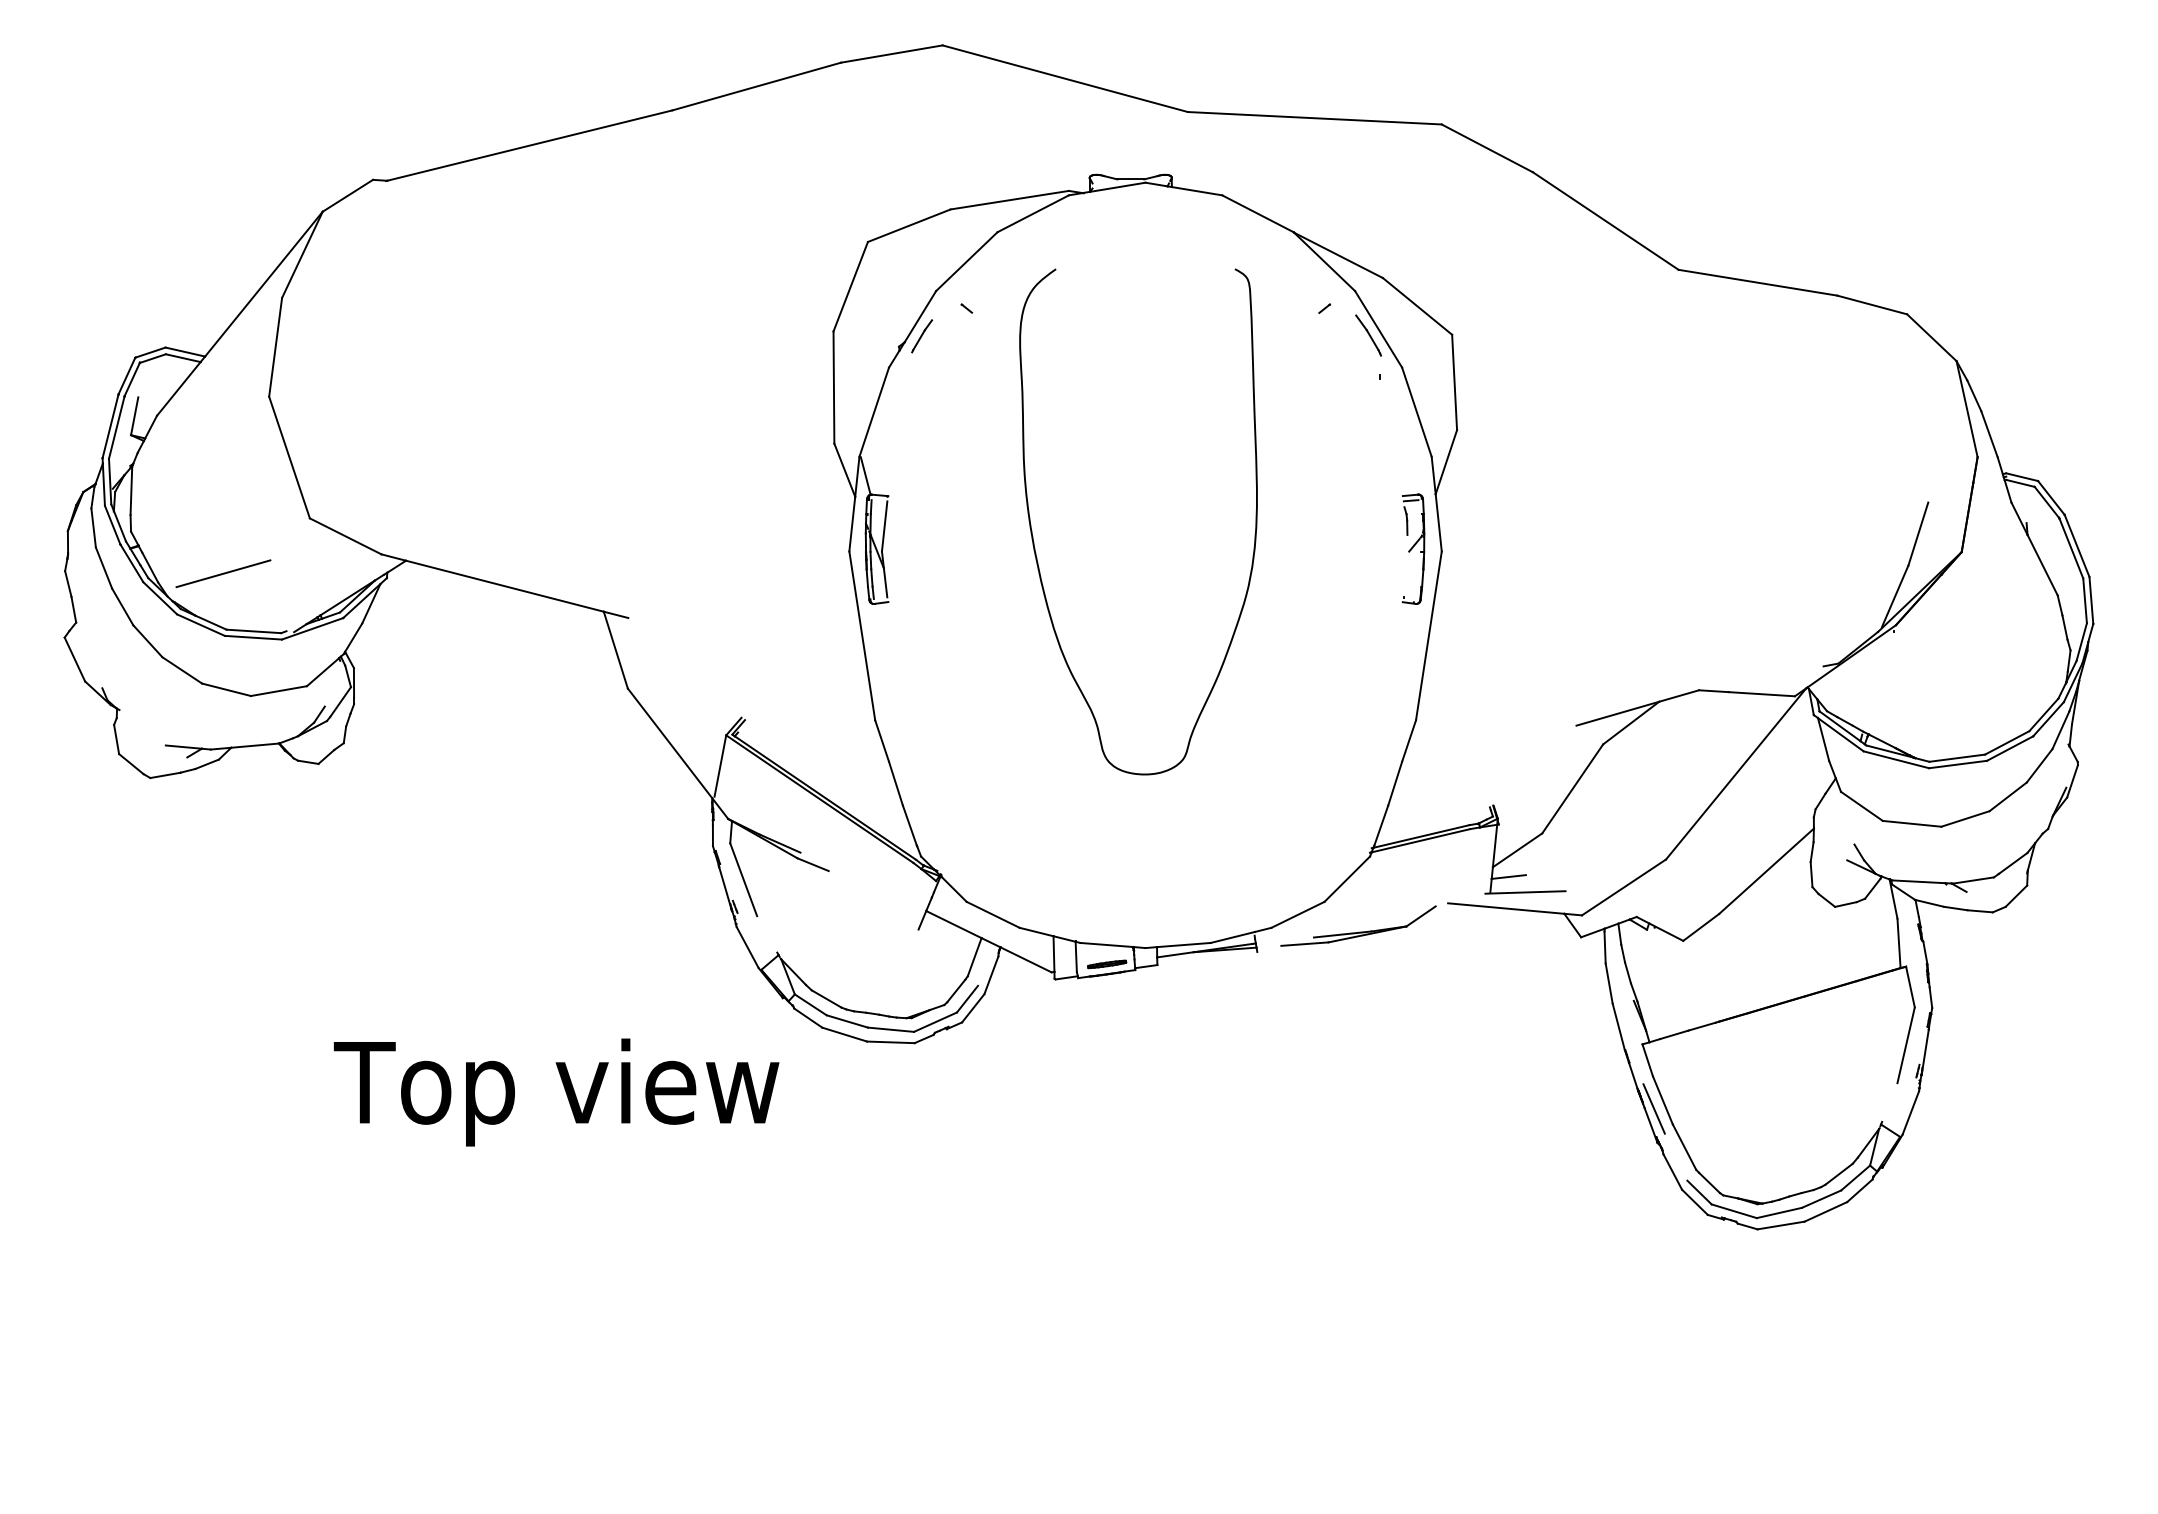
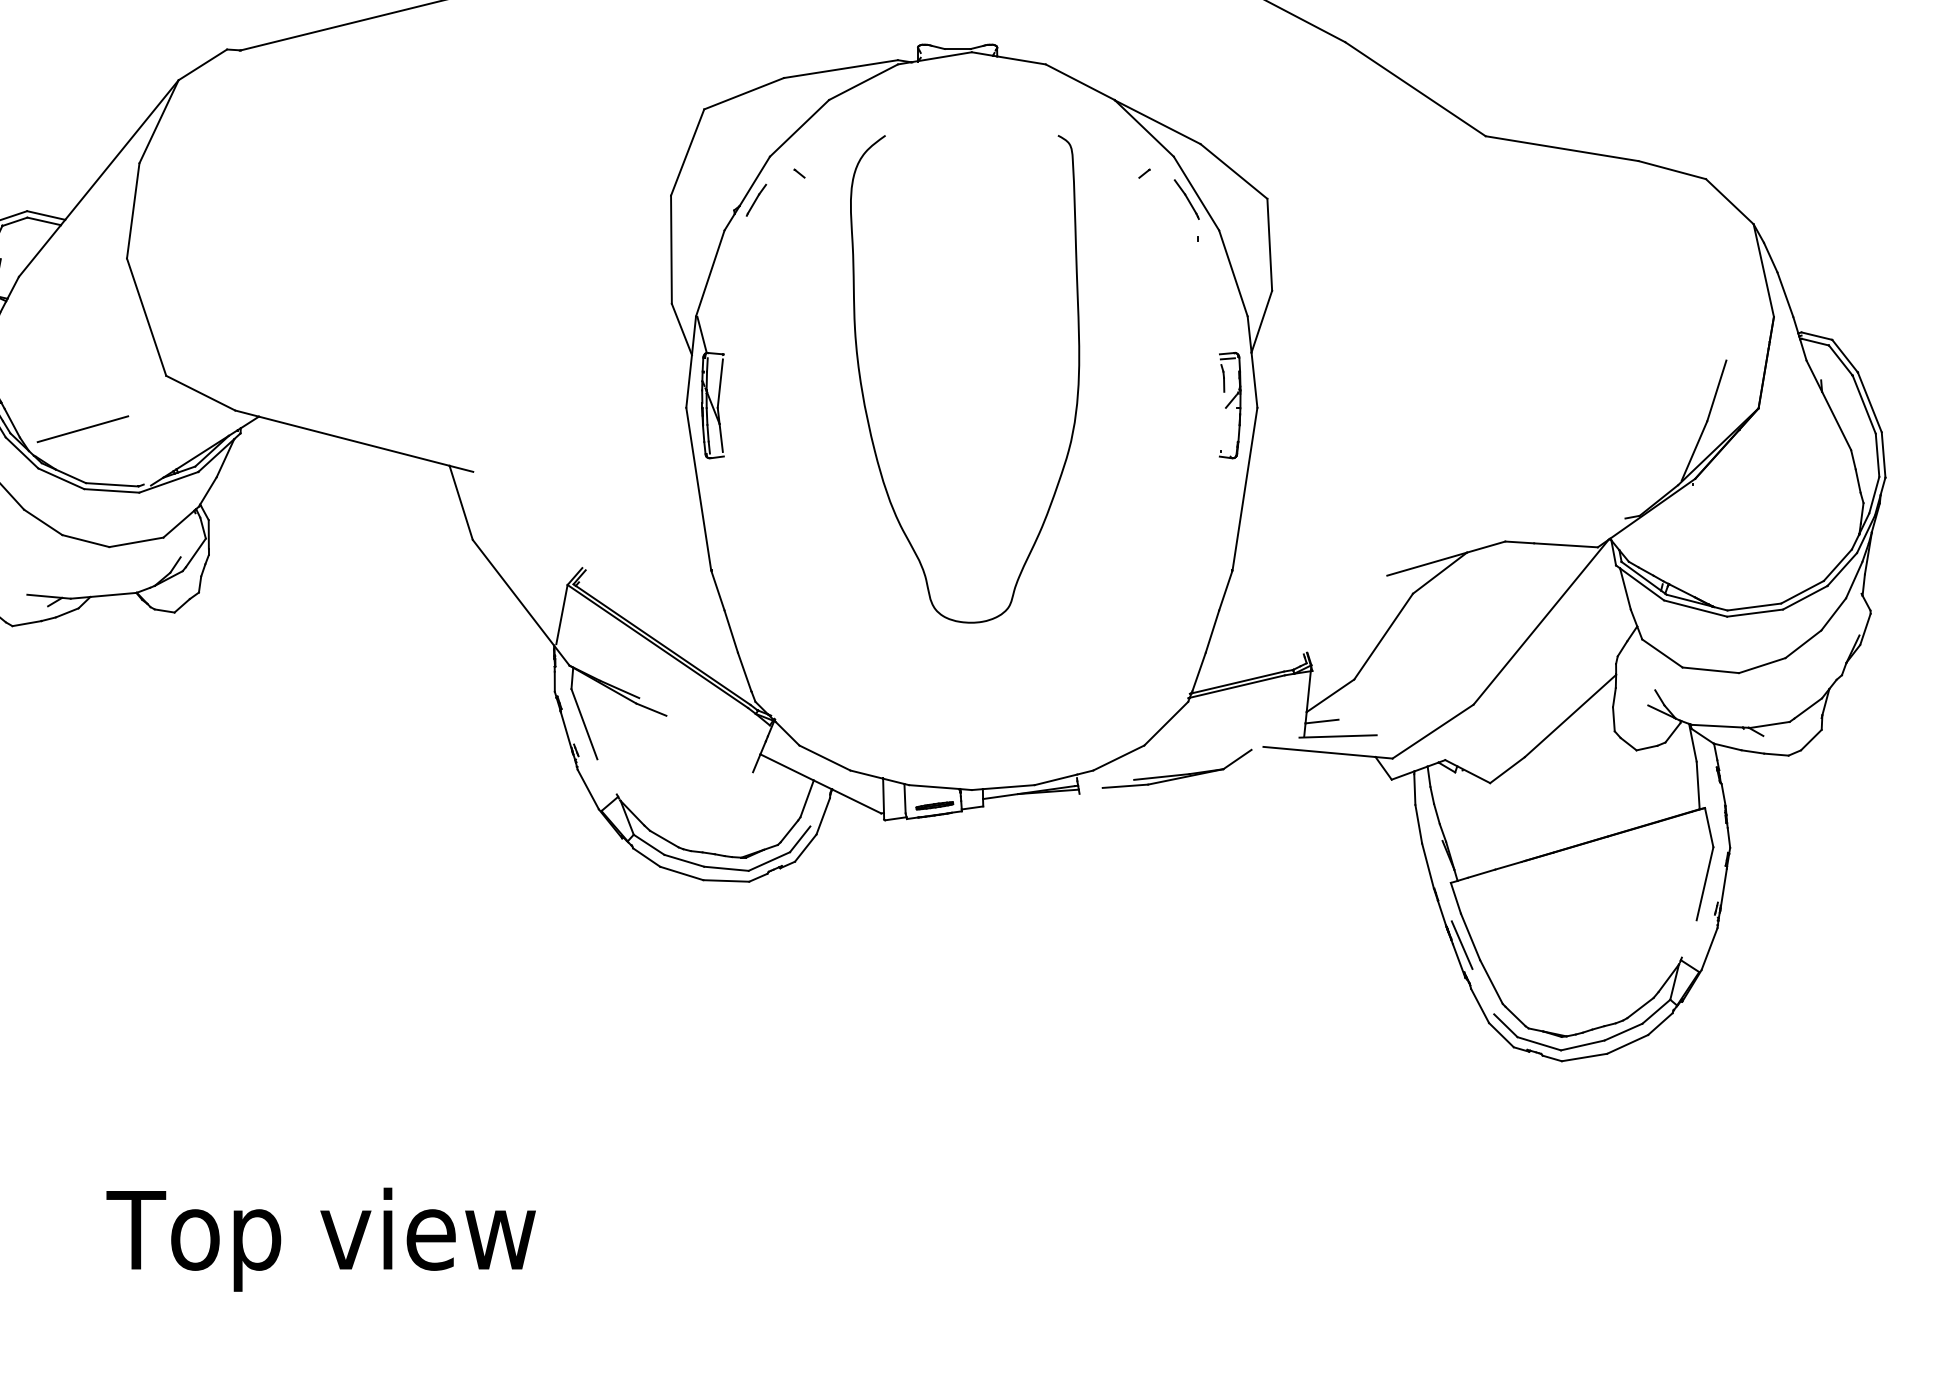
text: (556, 1092) -> (321, 1239), moved

